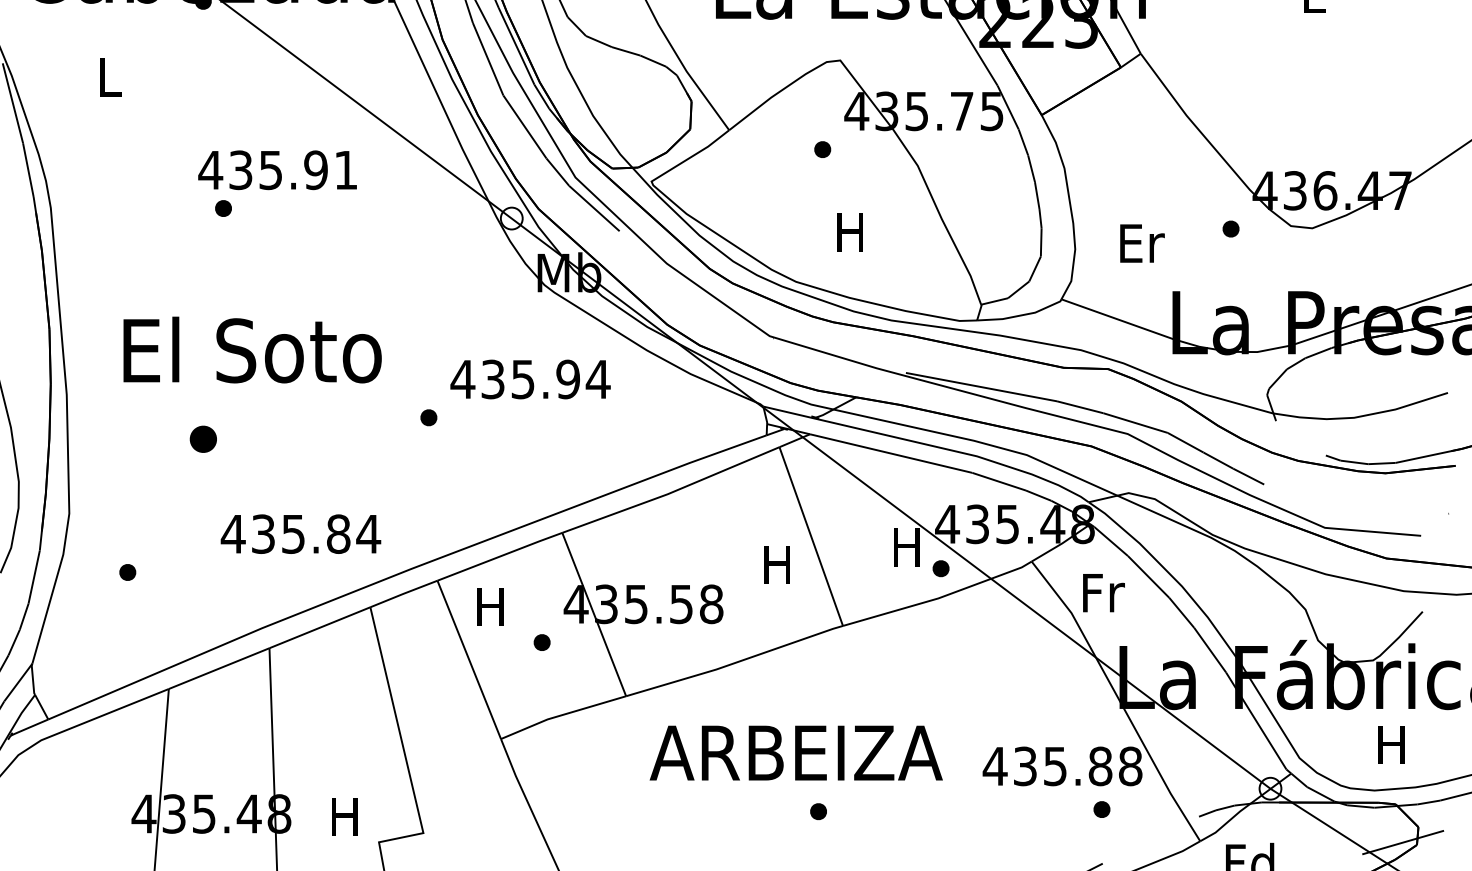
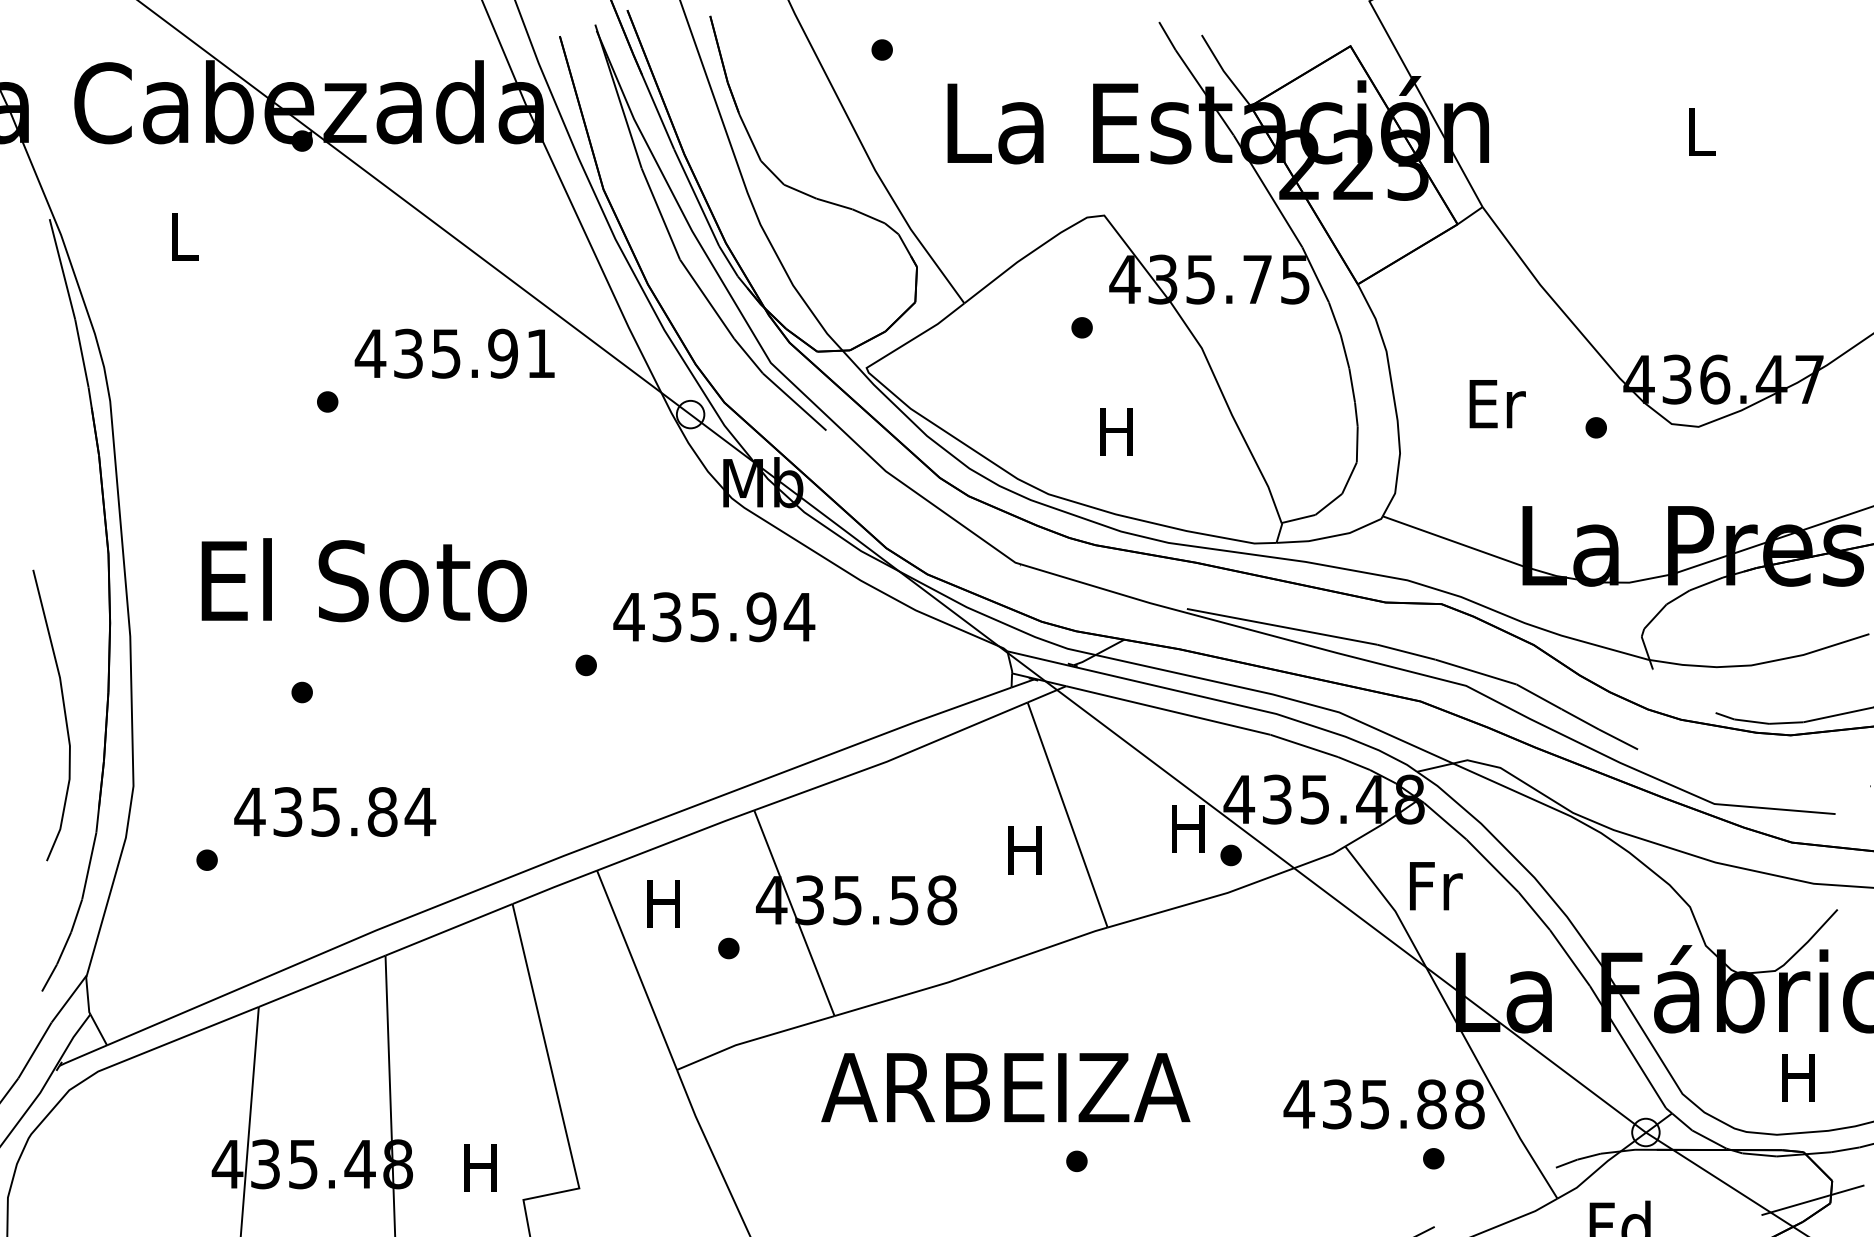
text: (277, 170) -> (454, 353), moved
text: (1142, 243) -> (1497, 404), moved
part: (202, 439) -> (301, 692), size x0.62
text: (301, 533) -> (335, 811), moved
text: (796, 752) -> (1005, 1087), moved

